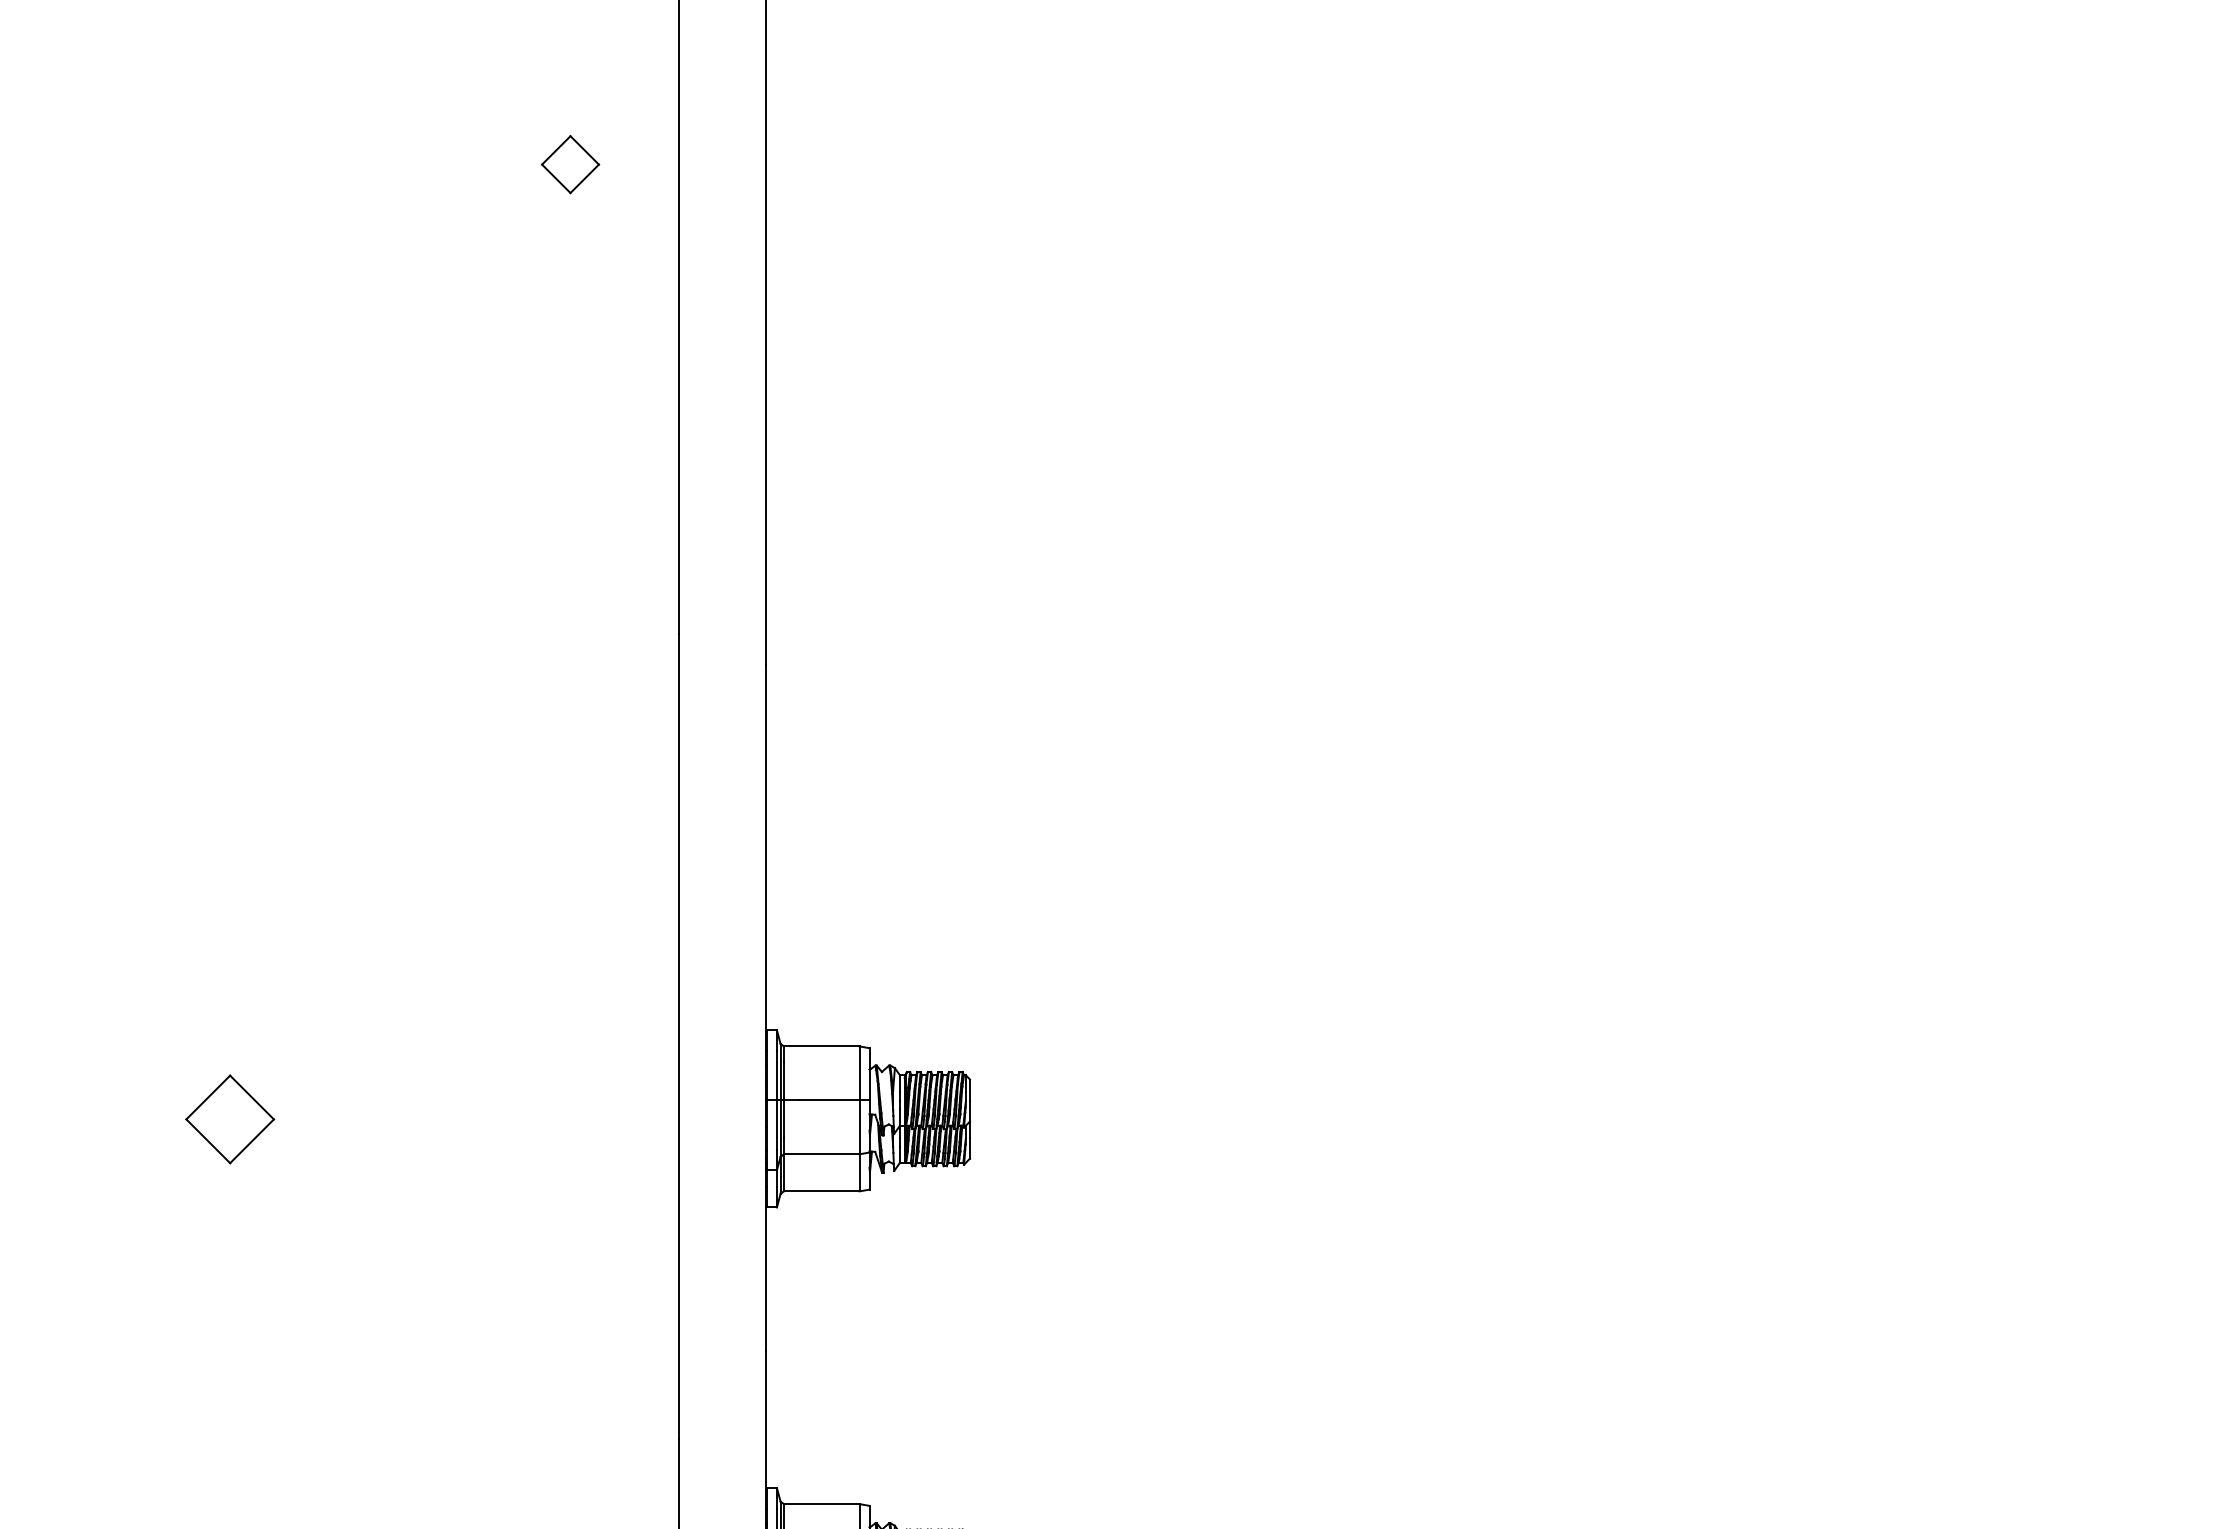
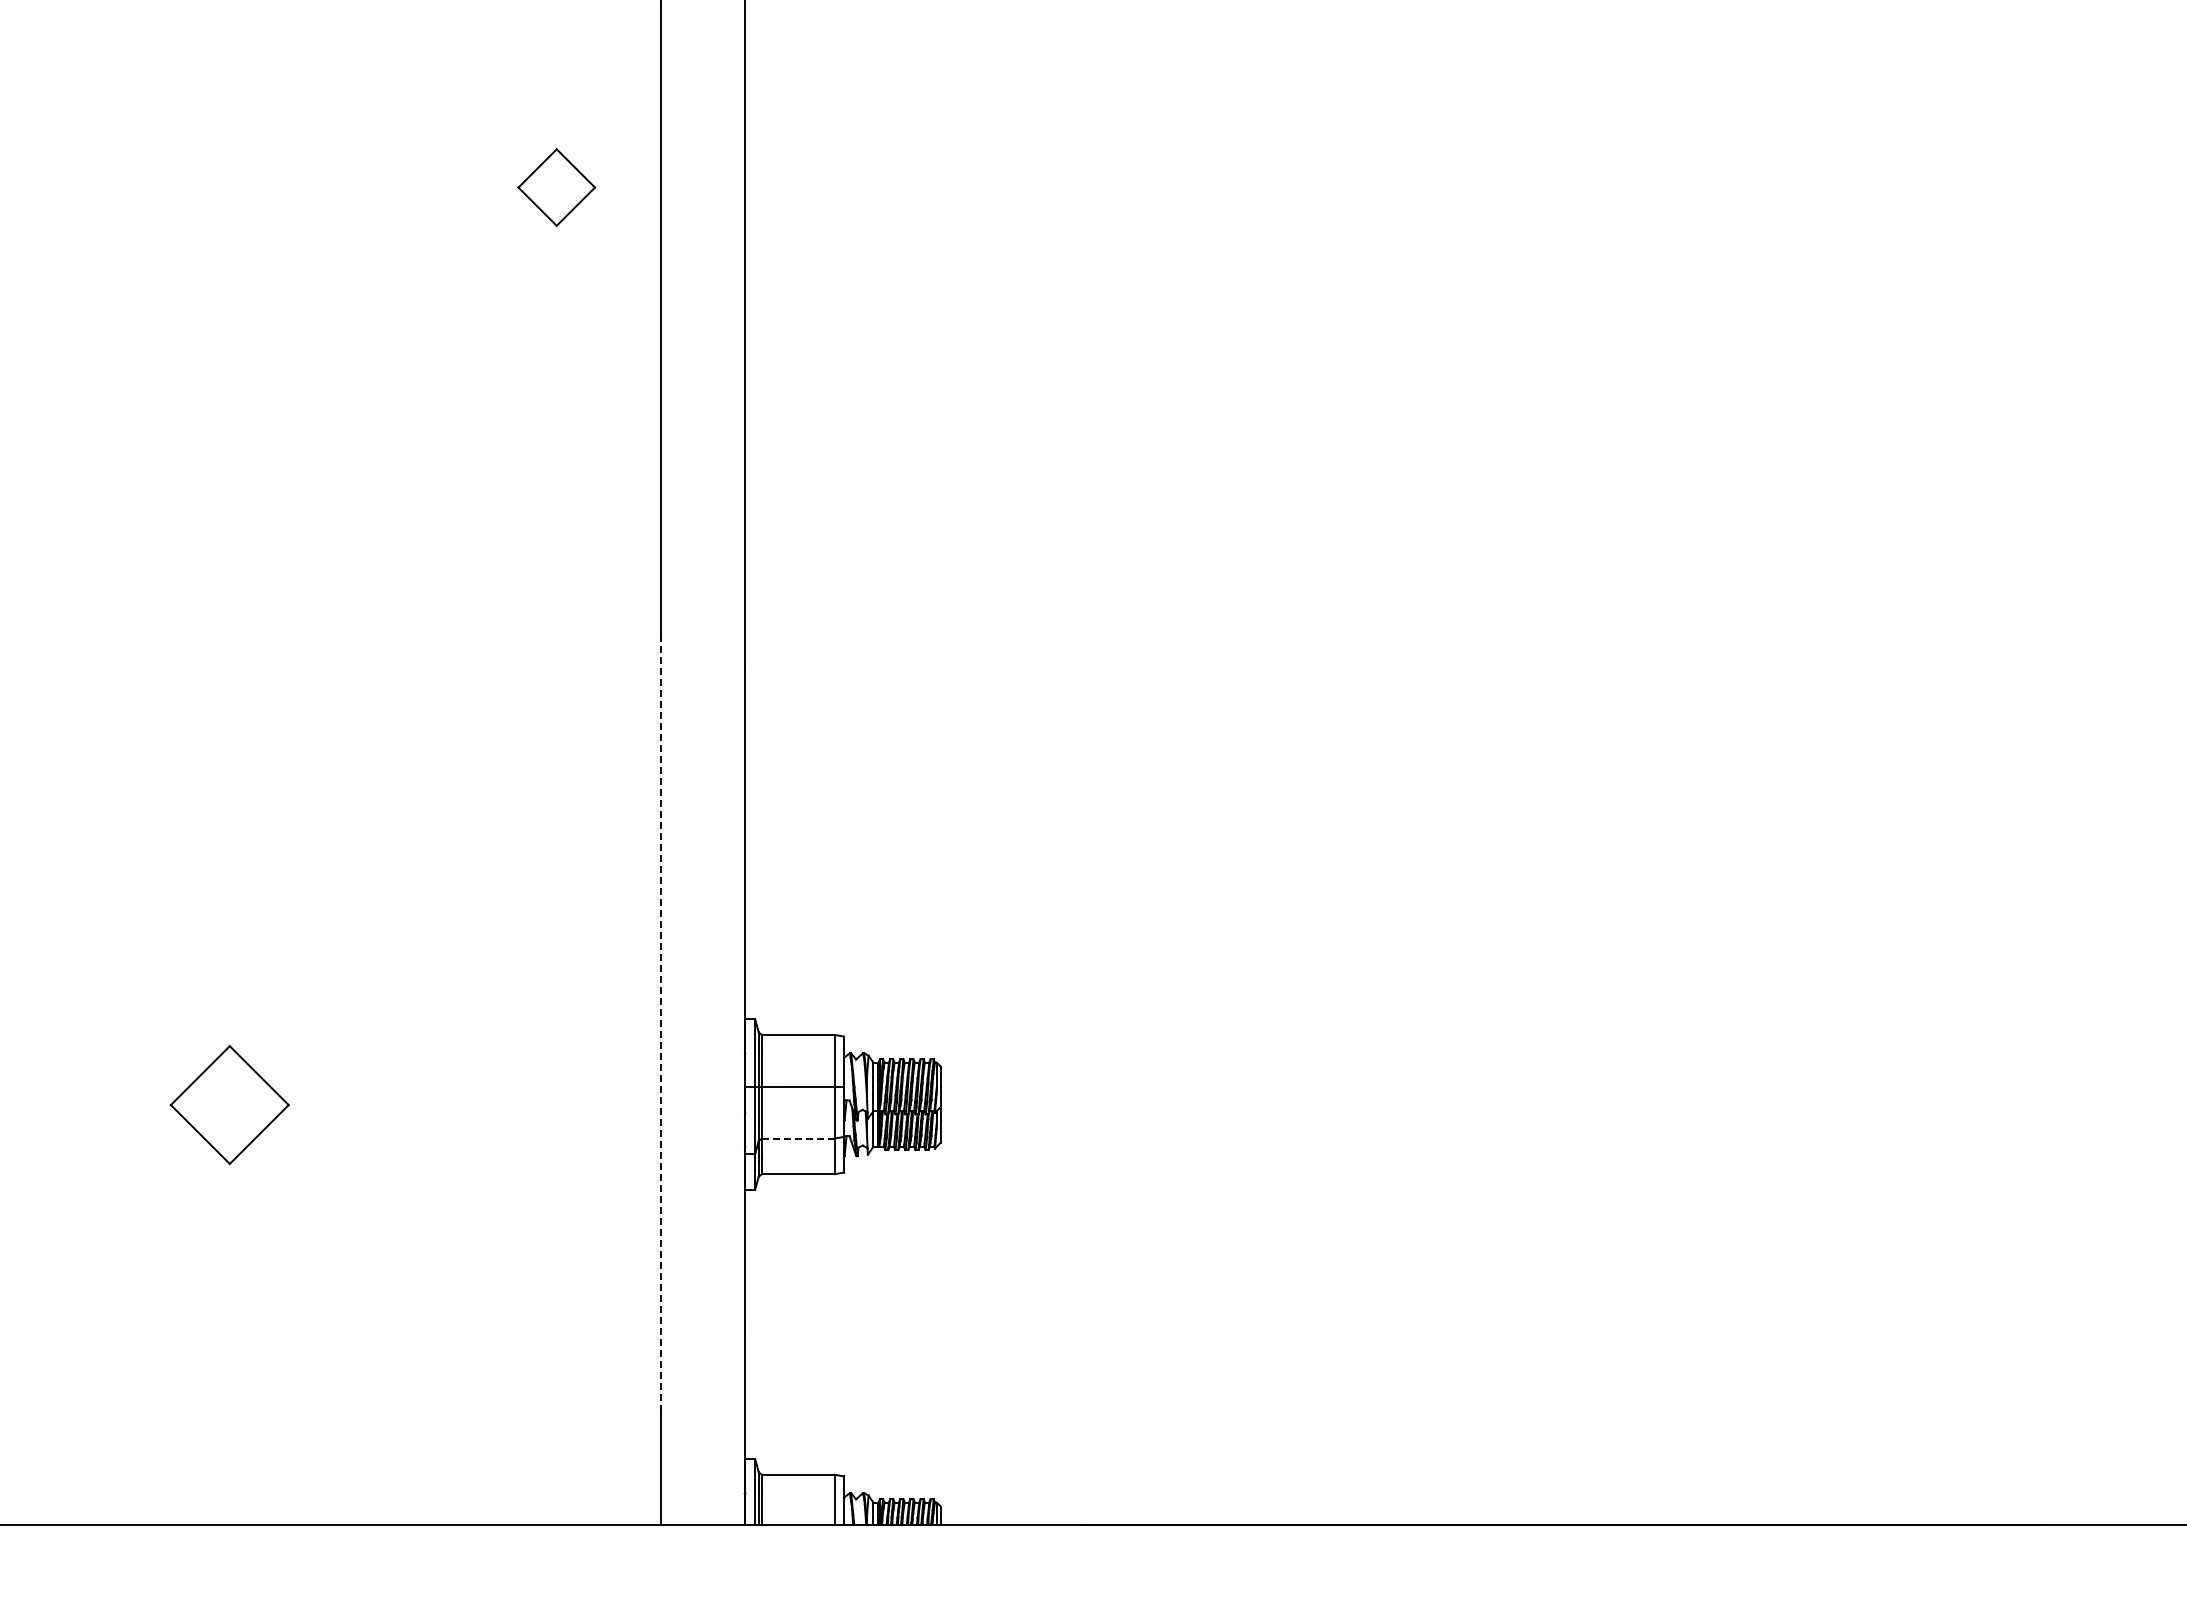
part: (570, 163) -> (556, 186), size x1.4
line: (678, 1036) -> (660, 1025), solid -> dashed
part: (229, 1118) -> (229, 1104), size x1.4
line: (821, 1154) -> (798, 1138), solid -> dashed

